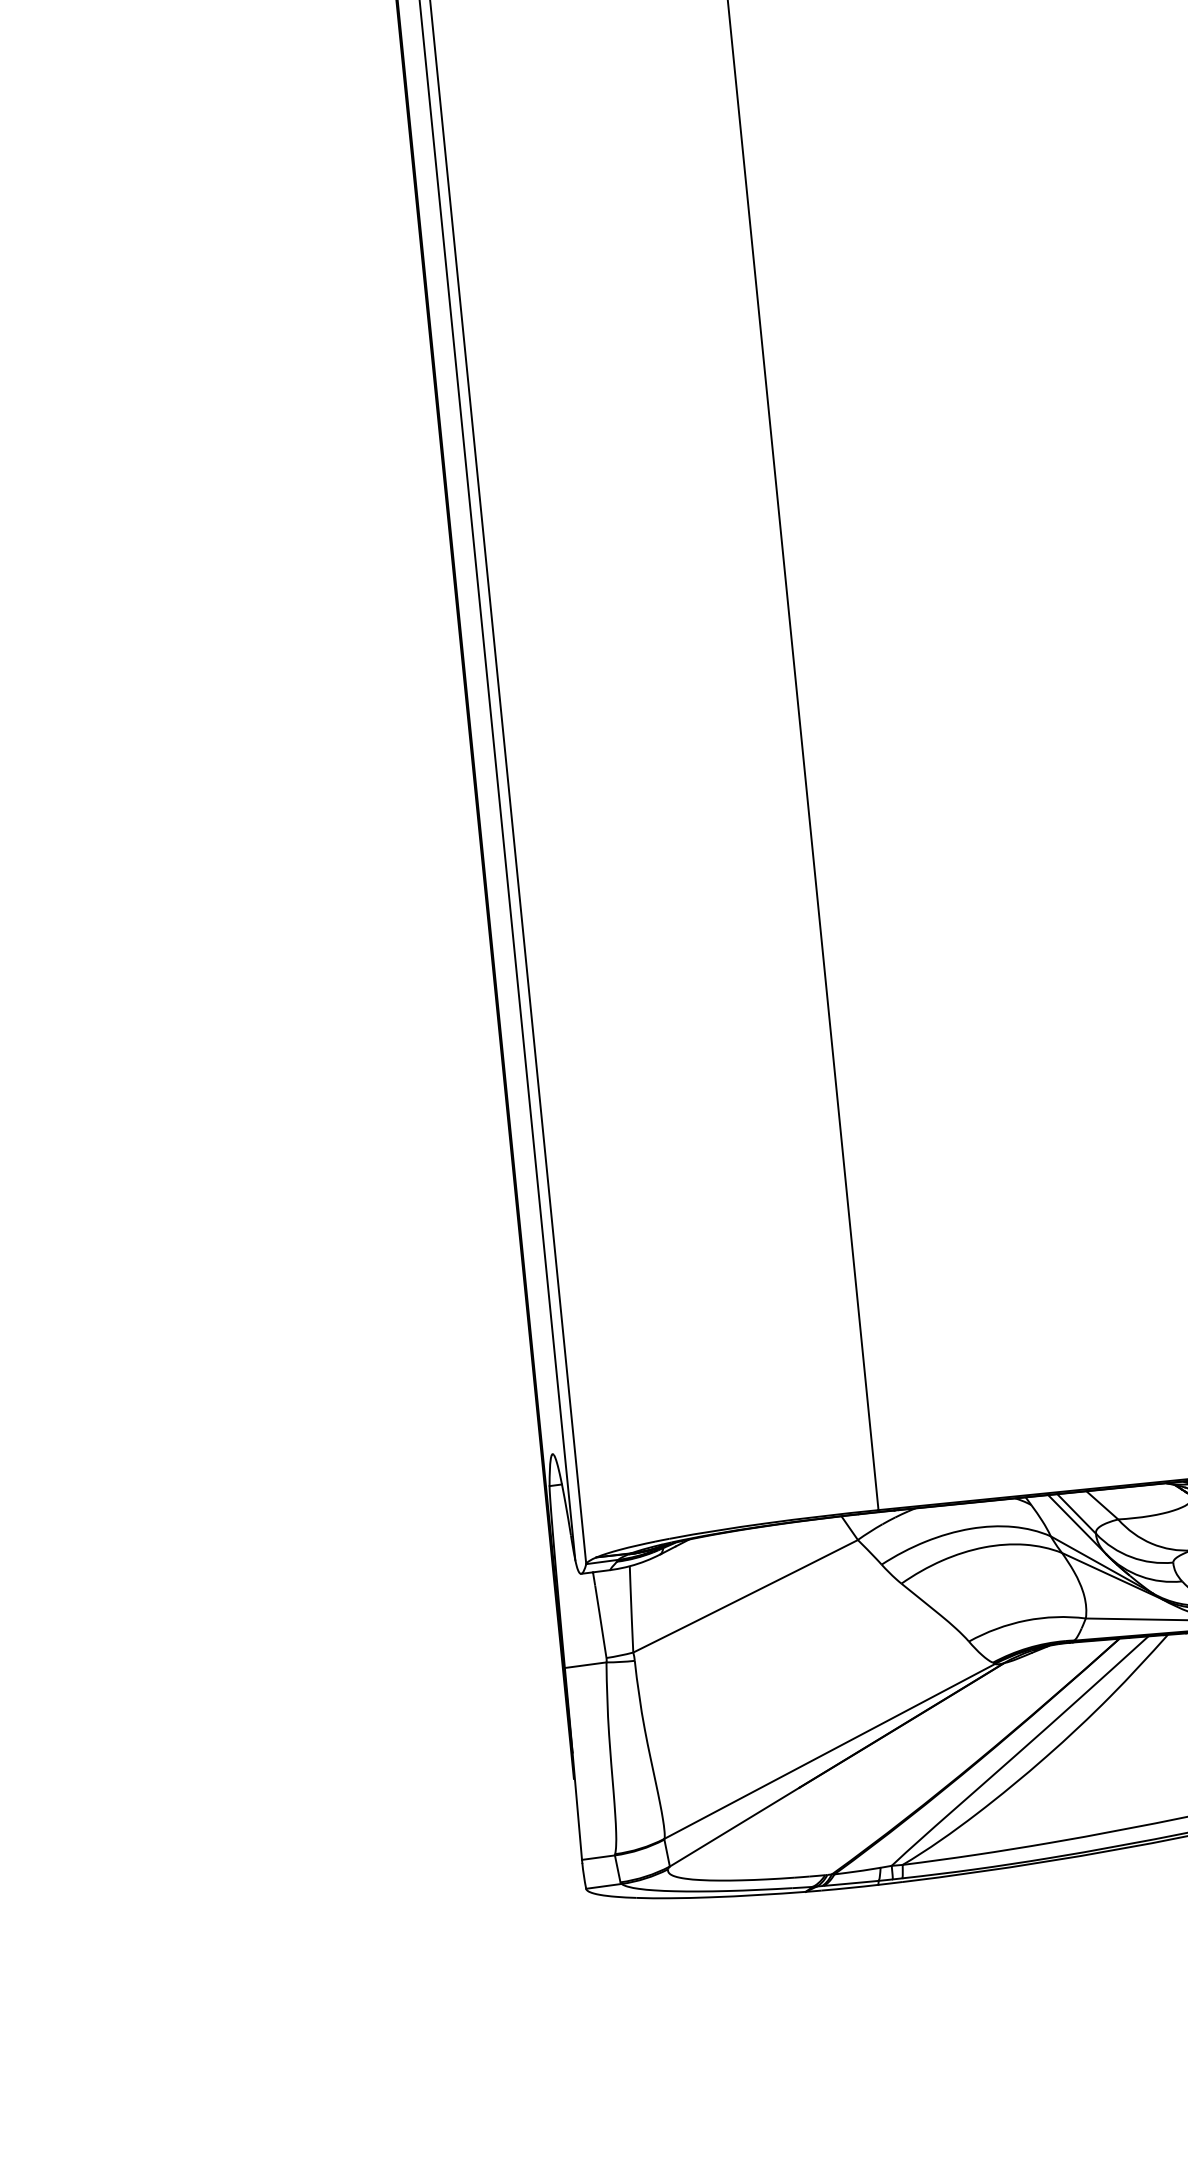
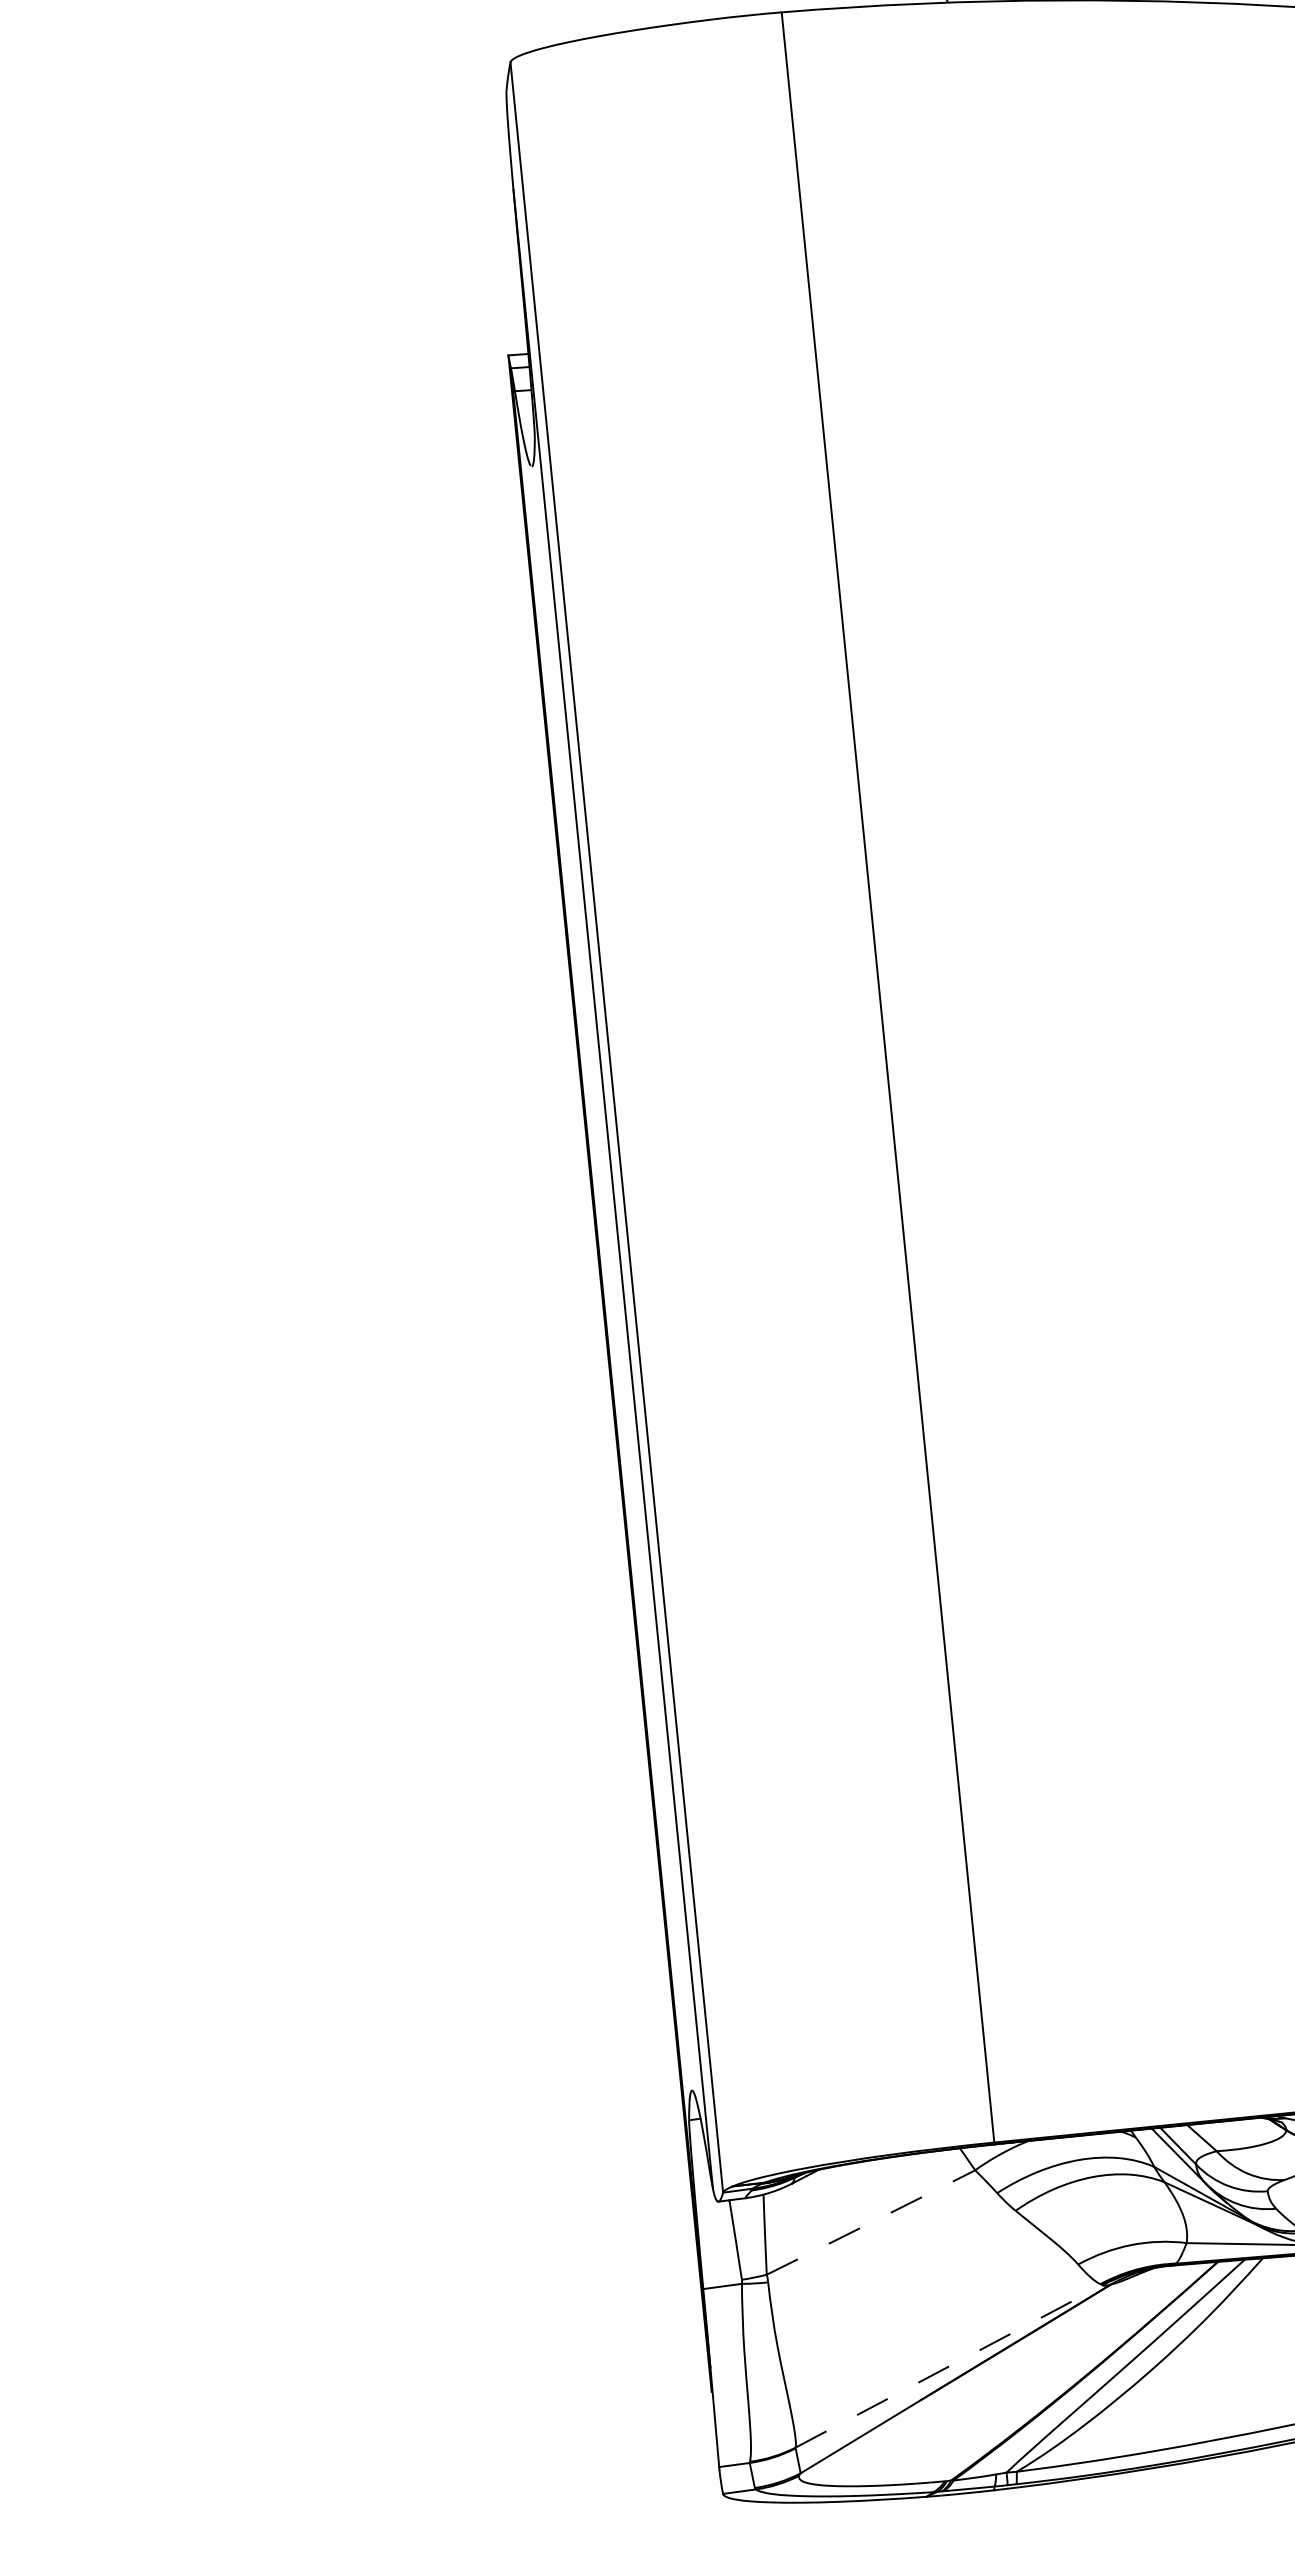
arc: (746, 1596) -> (871, 2222), solid -> dashed
line: (830, 1751) -> (949, 2366), solid -> dashed

